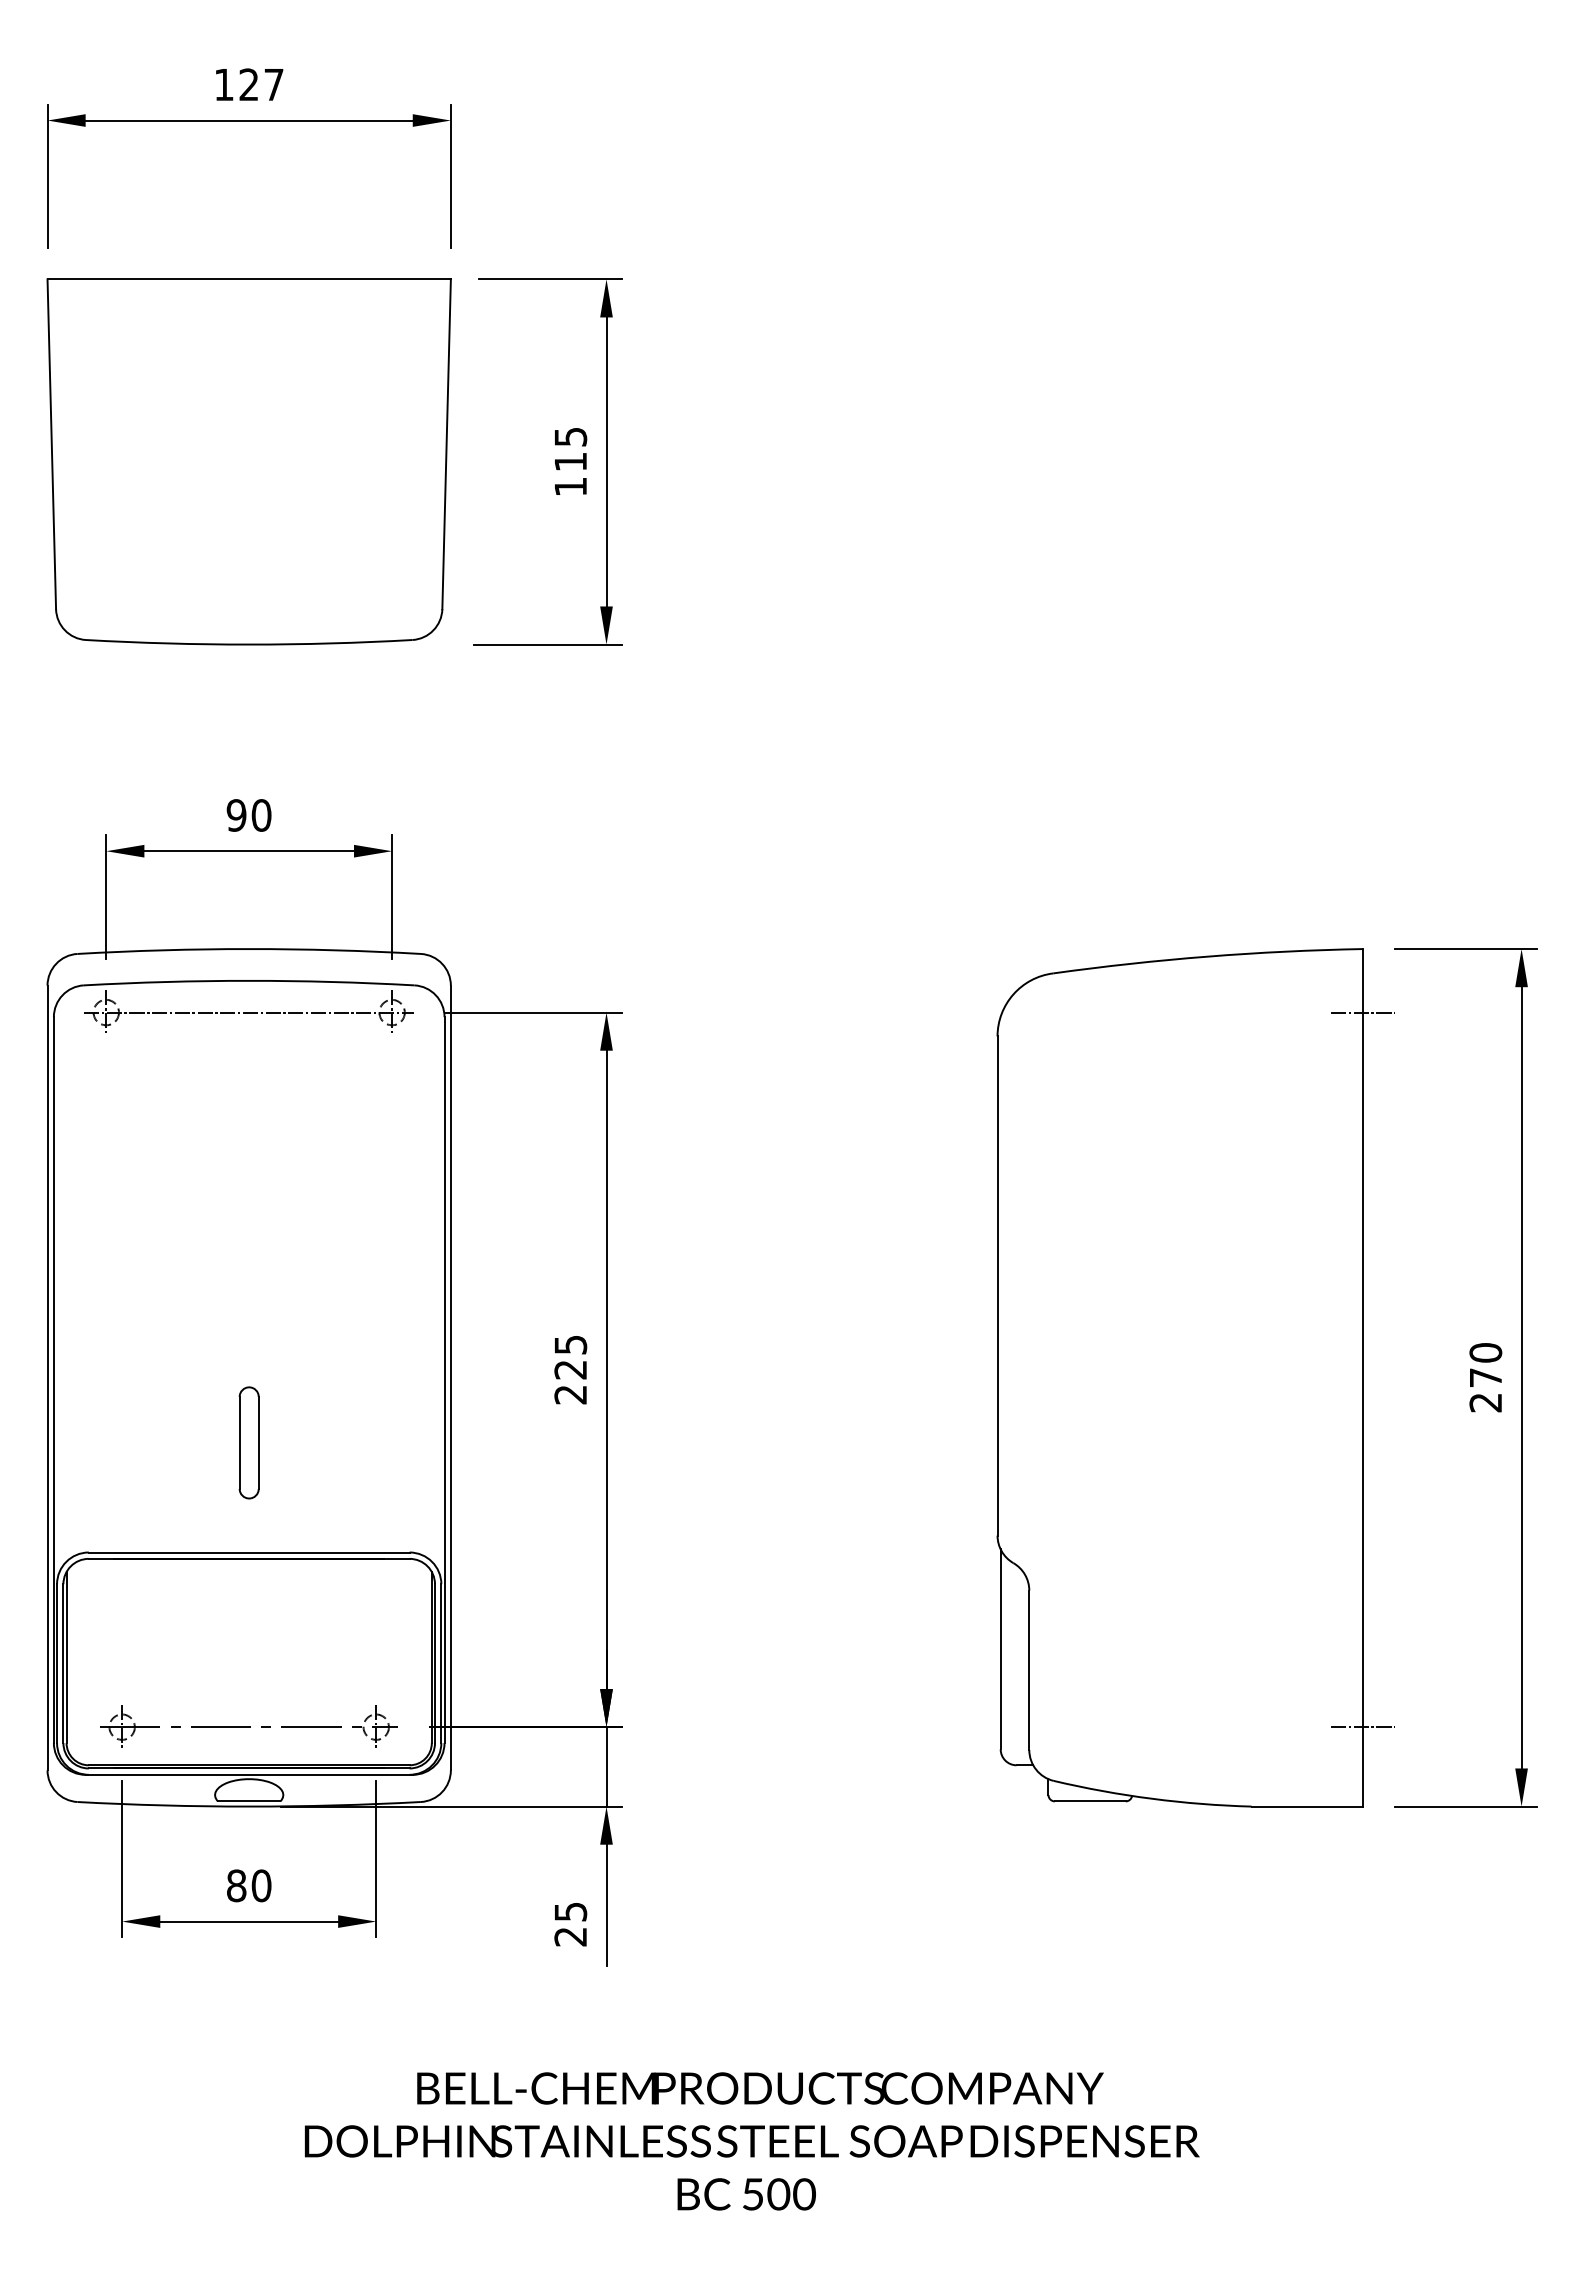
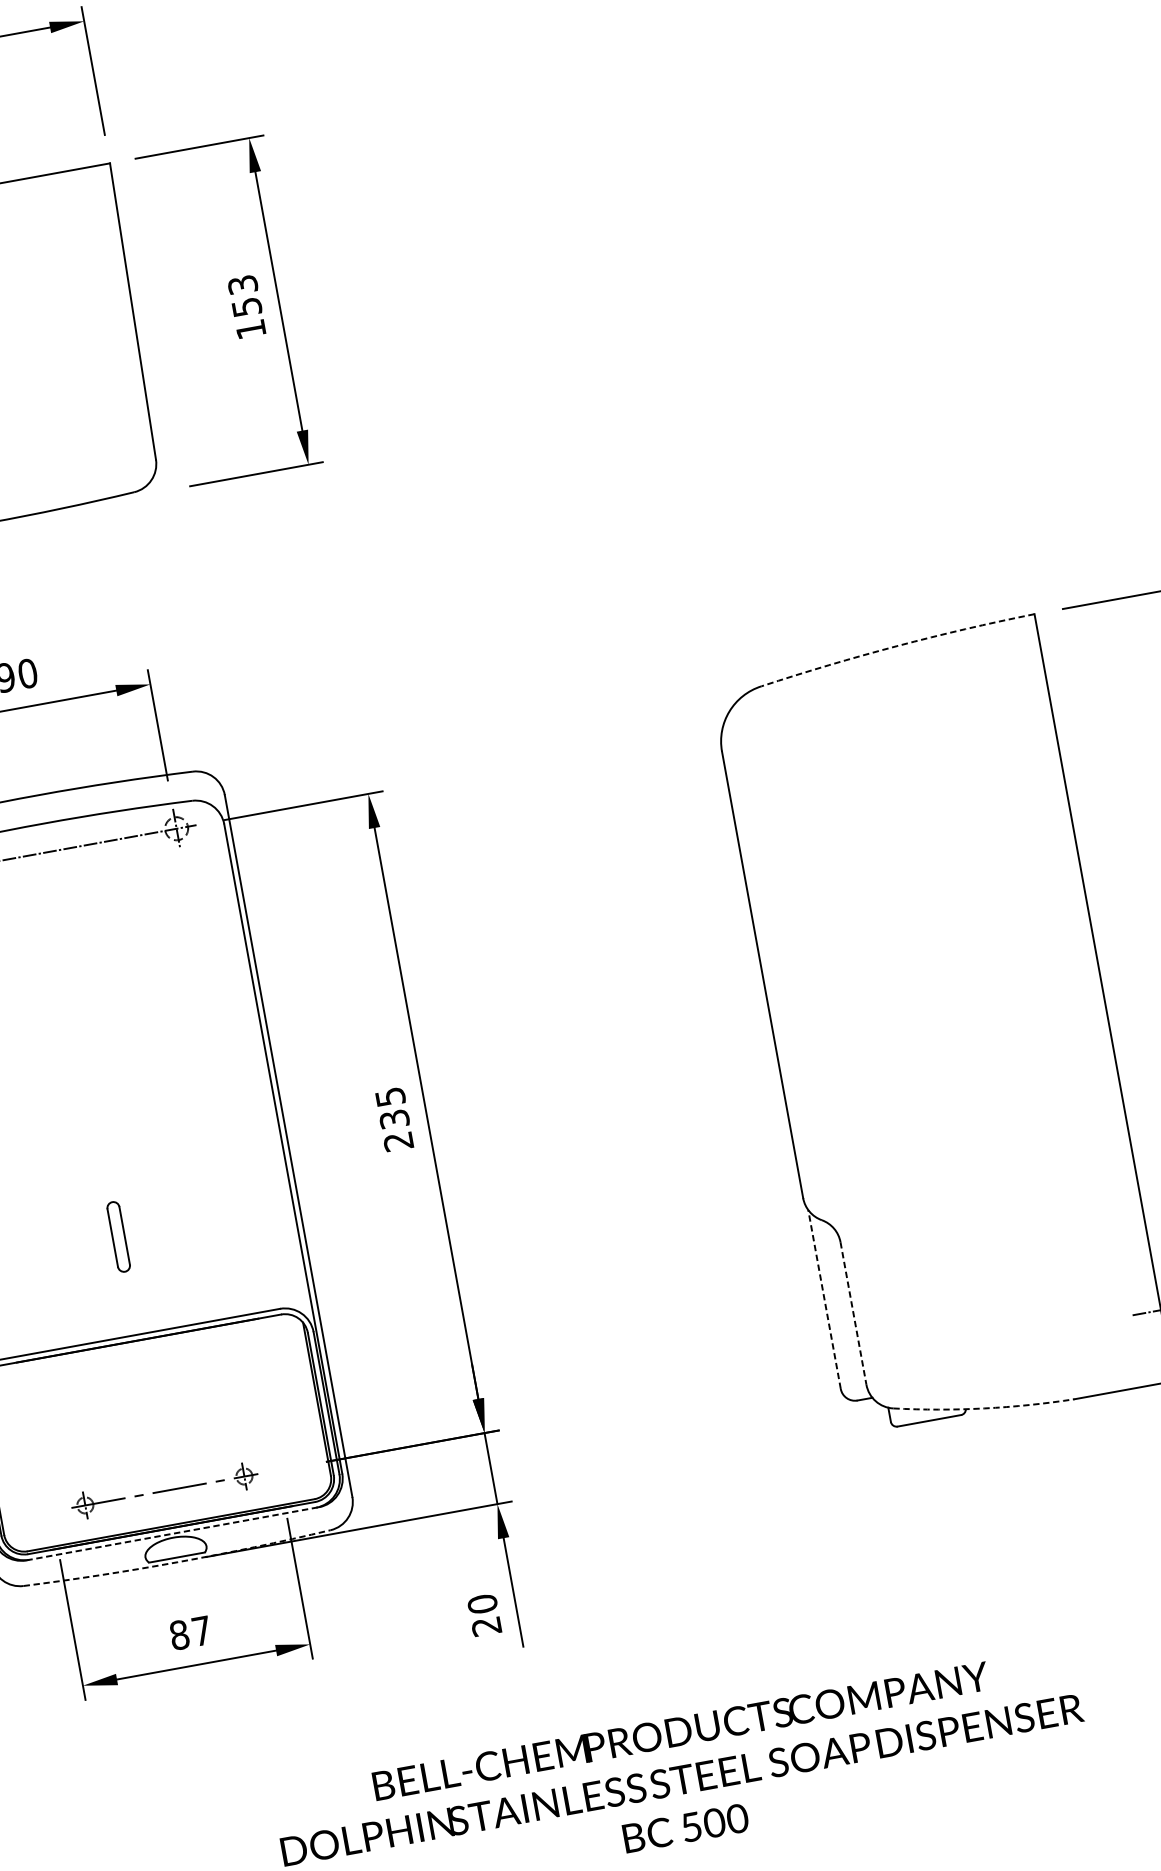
text: (570, 449) -> (244, 296), 115 -> 153
arc: (1207, 956) -> (896, 646), solid -> dashed
line: (1362, 1012) -> (1044, 670), removed
text: (570, 1369) -> (394, 1119), 225 -> 235
part: (248, 1442) -> (118, 1236), size x0.7
line: (1000, 1649) -> (824, 1299), solid -> dashed
line: (1029, 1670) -> (853, 1313), solid -> dashed
part: (248, 1726) -> (164, 1490), size x0.7
line: (249, 1774) -> (172, 1533), solid -> dashed
arc: (1152, 1798) -> (984, 1408), solid -> dashed
arc: (249, 1806) -> (178, 1562), solid -> dashed
text: (261, 1885) -> (201, 1630), 80 -> 87
text: (570, 1911) -> (482, 1603), 25 -> 20

